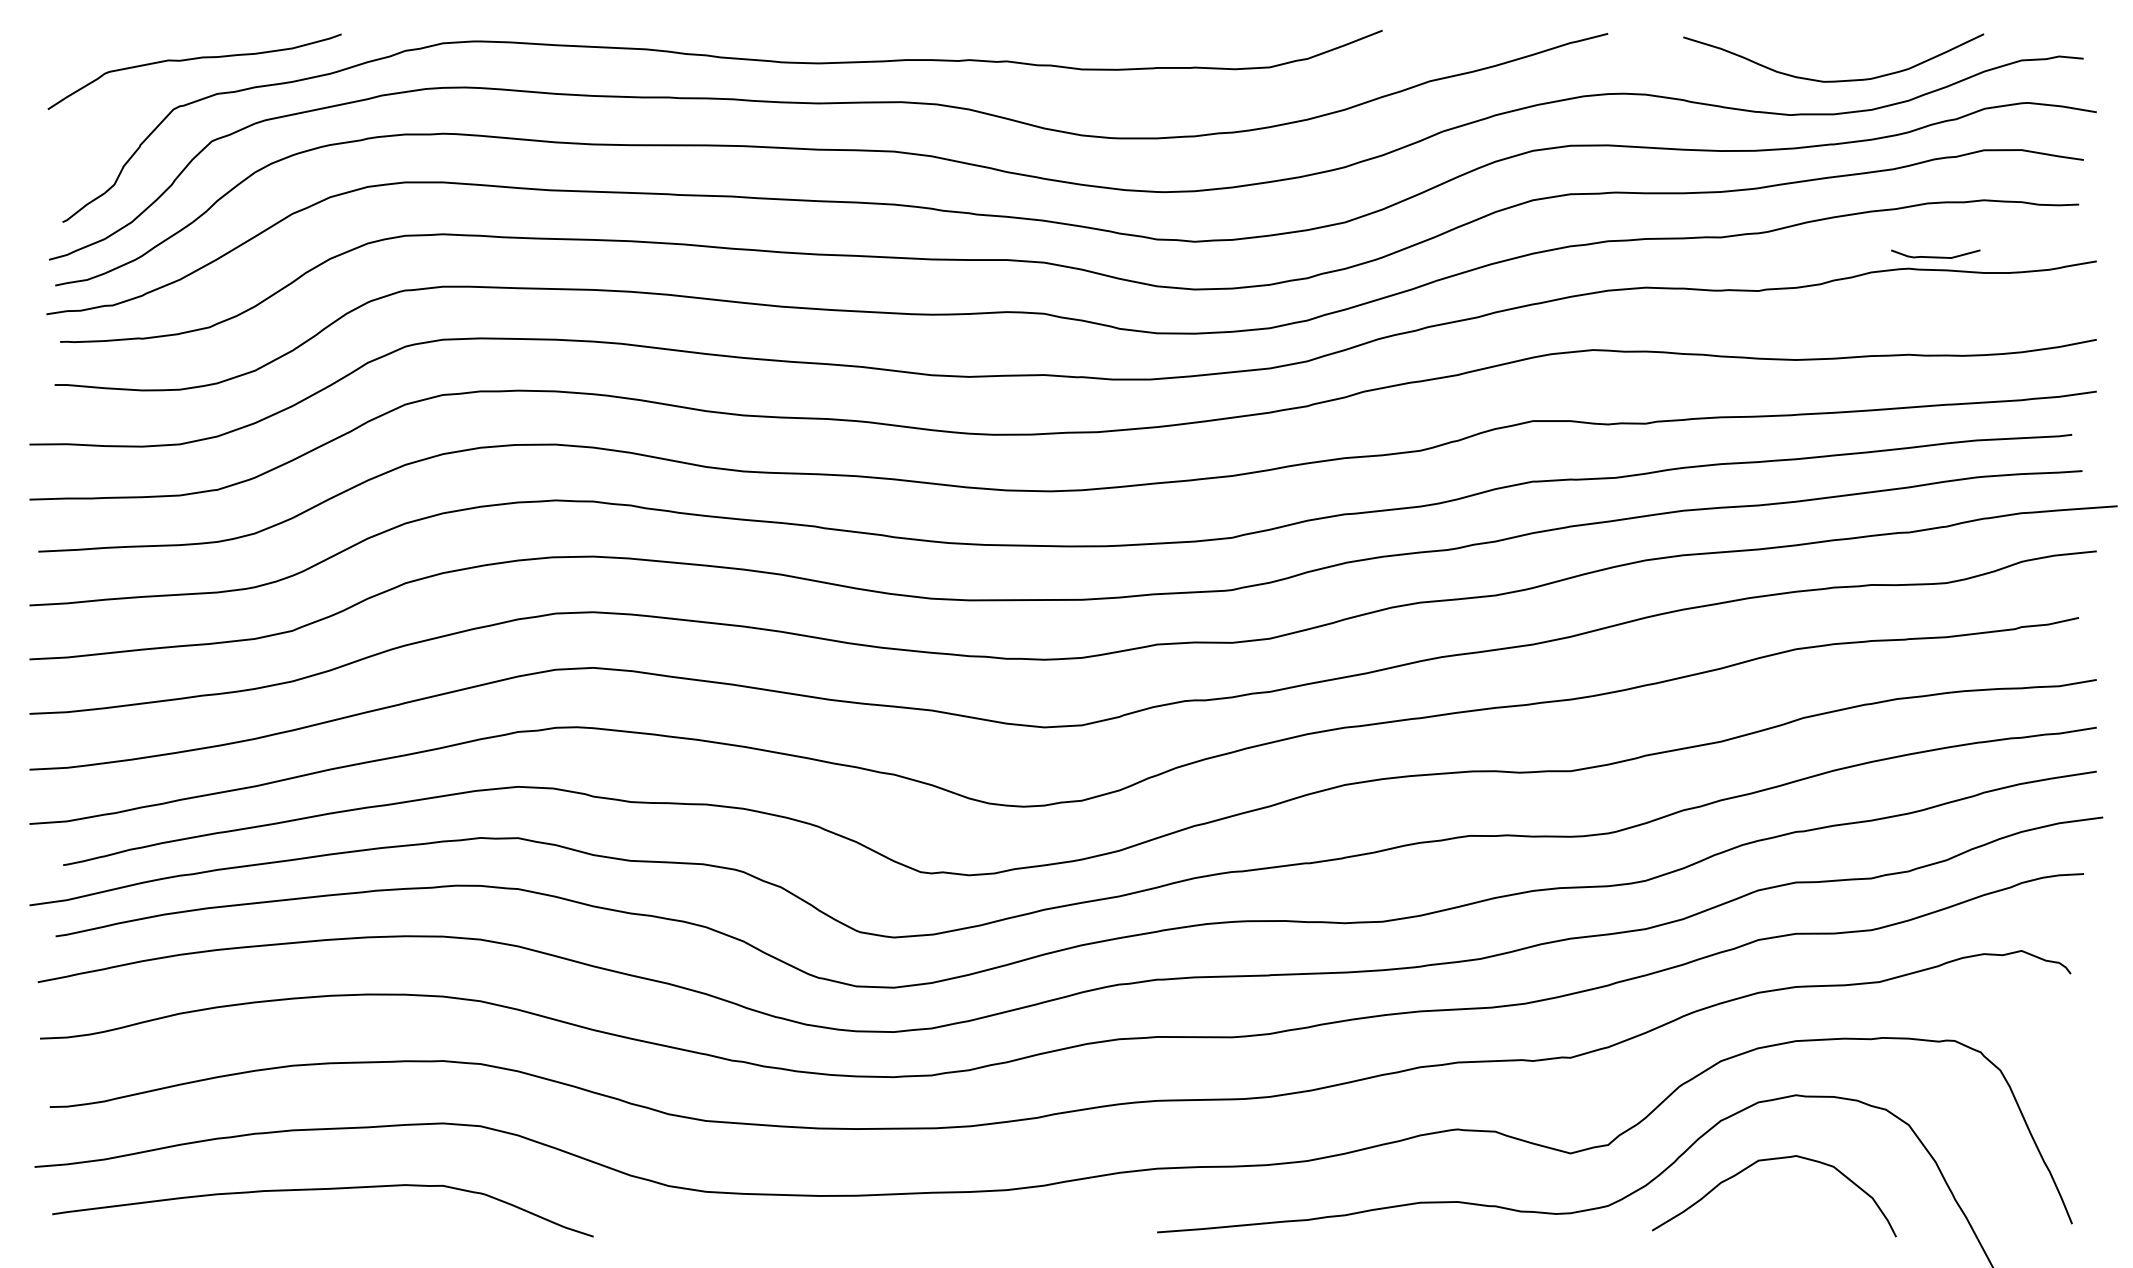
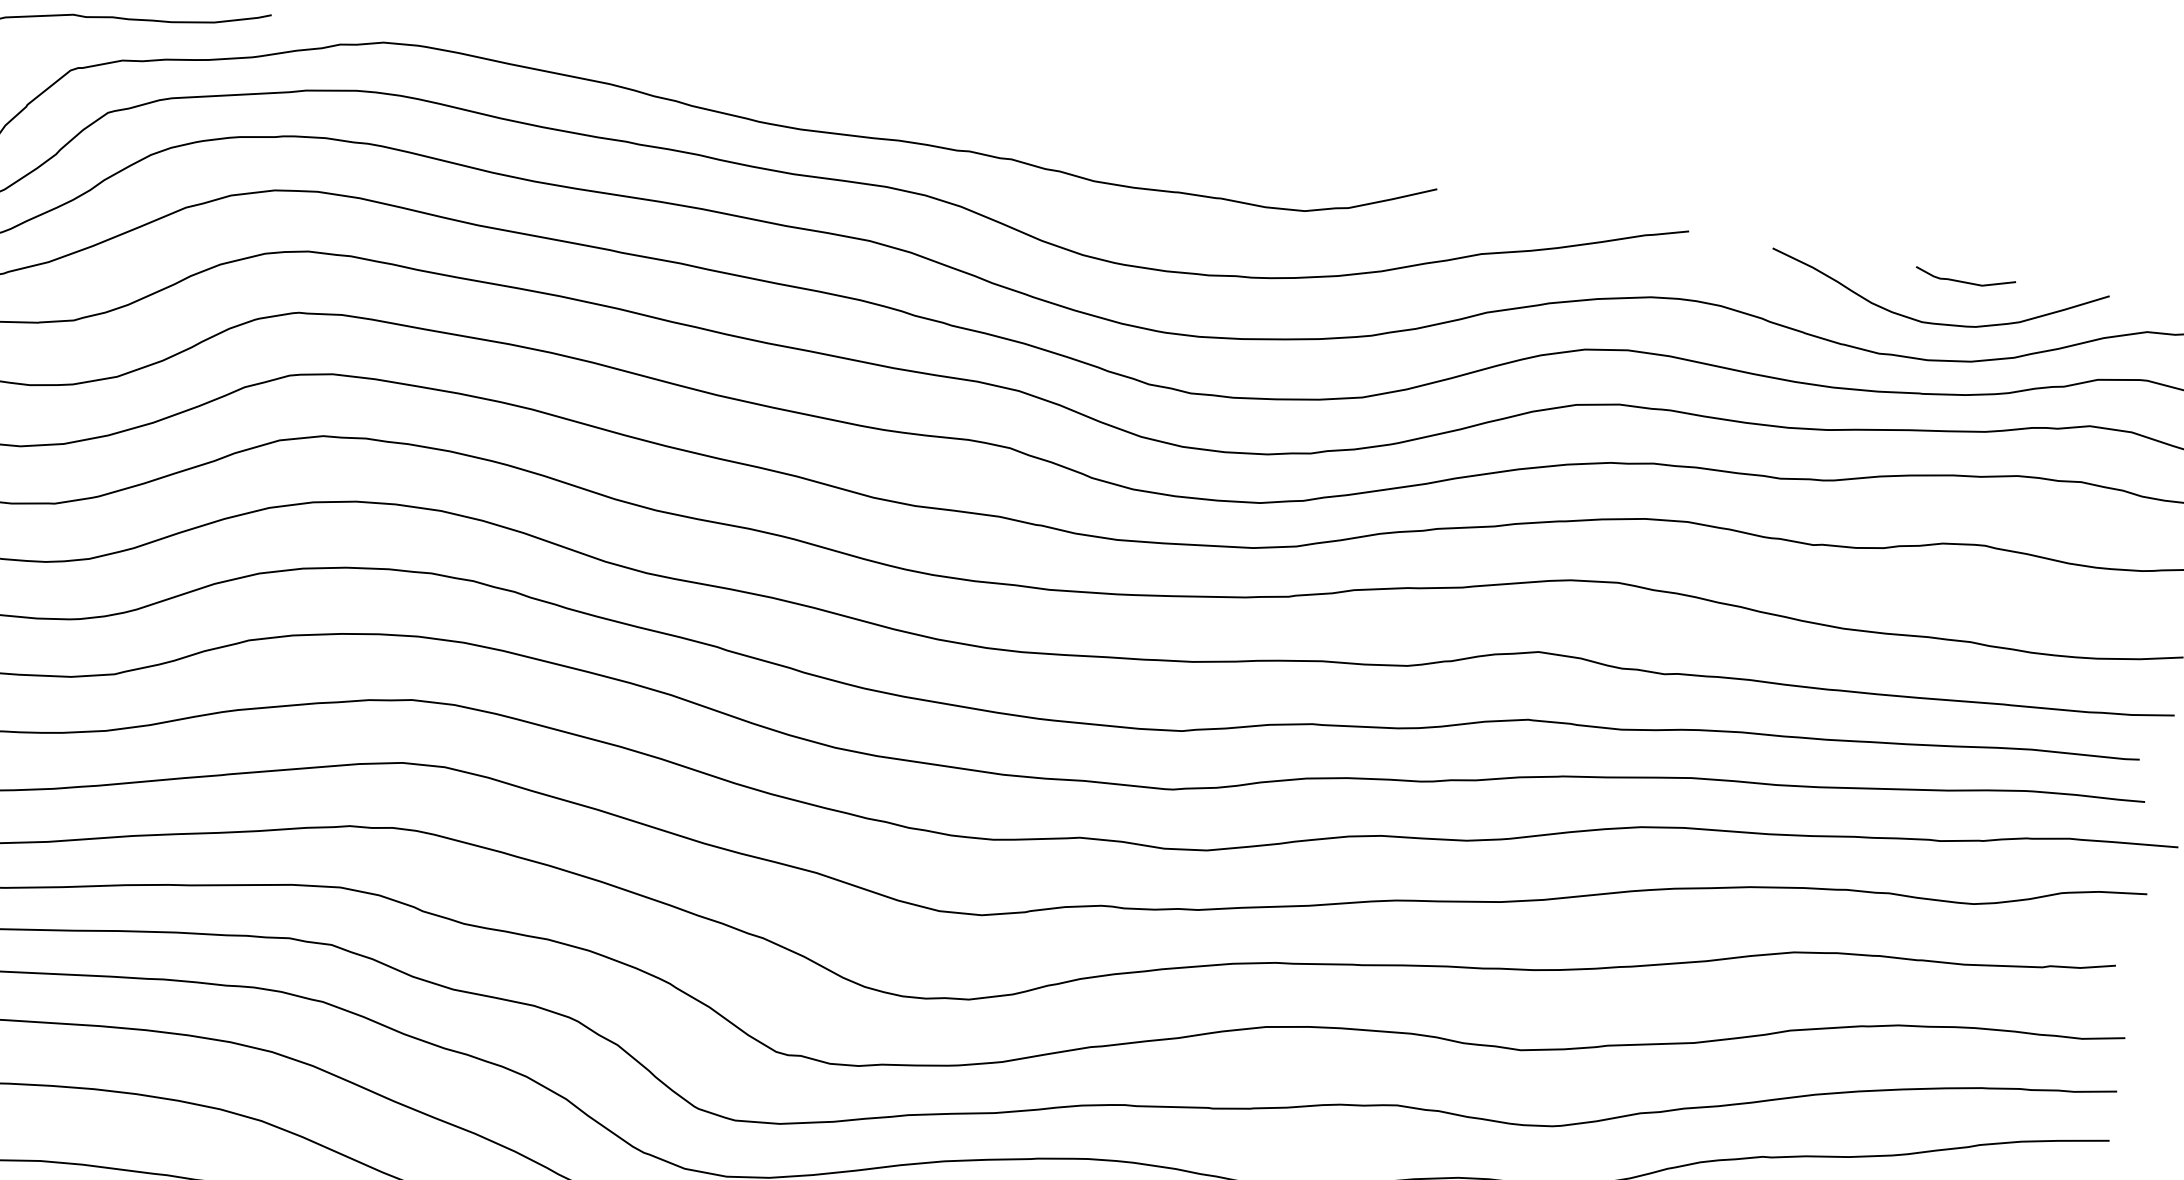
curve: (1935, 256) -> (1964, 281), moved

